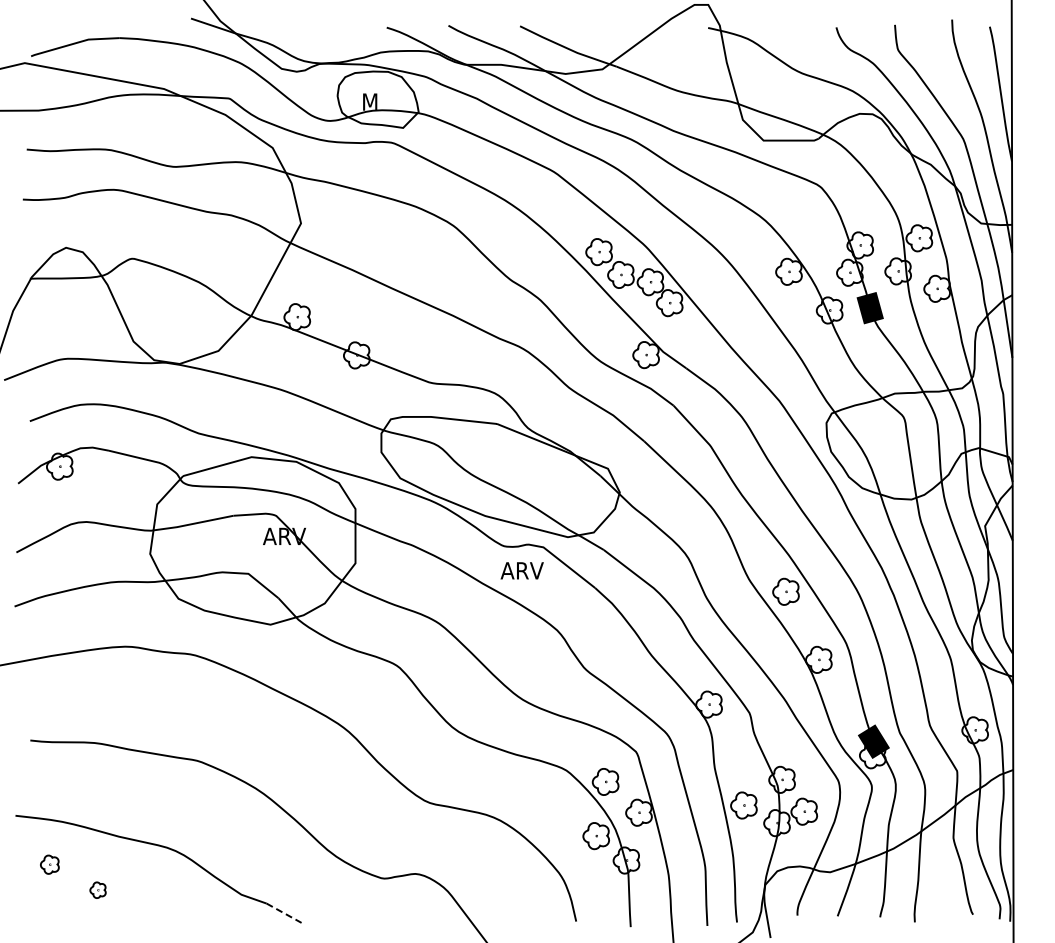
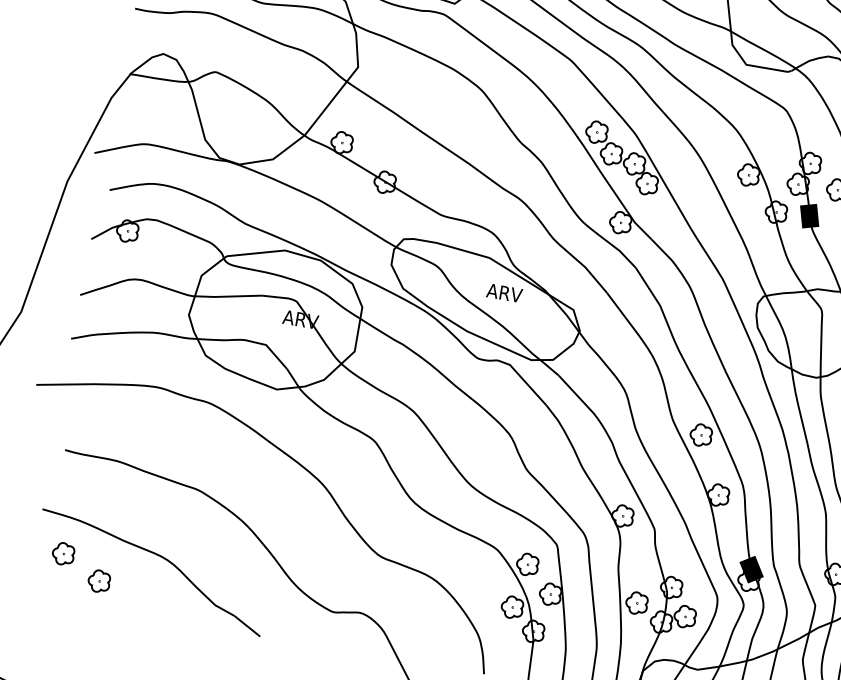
text: (521, 570) -> (504, 292), moved
part: (49, 864) -> (63, 553), size x1.43
part: (97, 890) -> (98, 581), size x1.67
line: (284, 913) -> (247, 626), dashed -> solid

